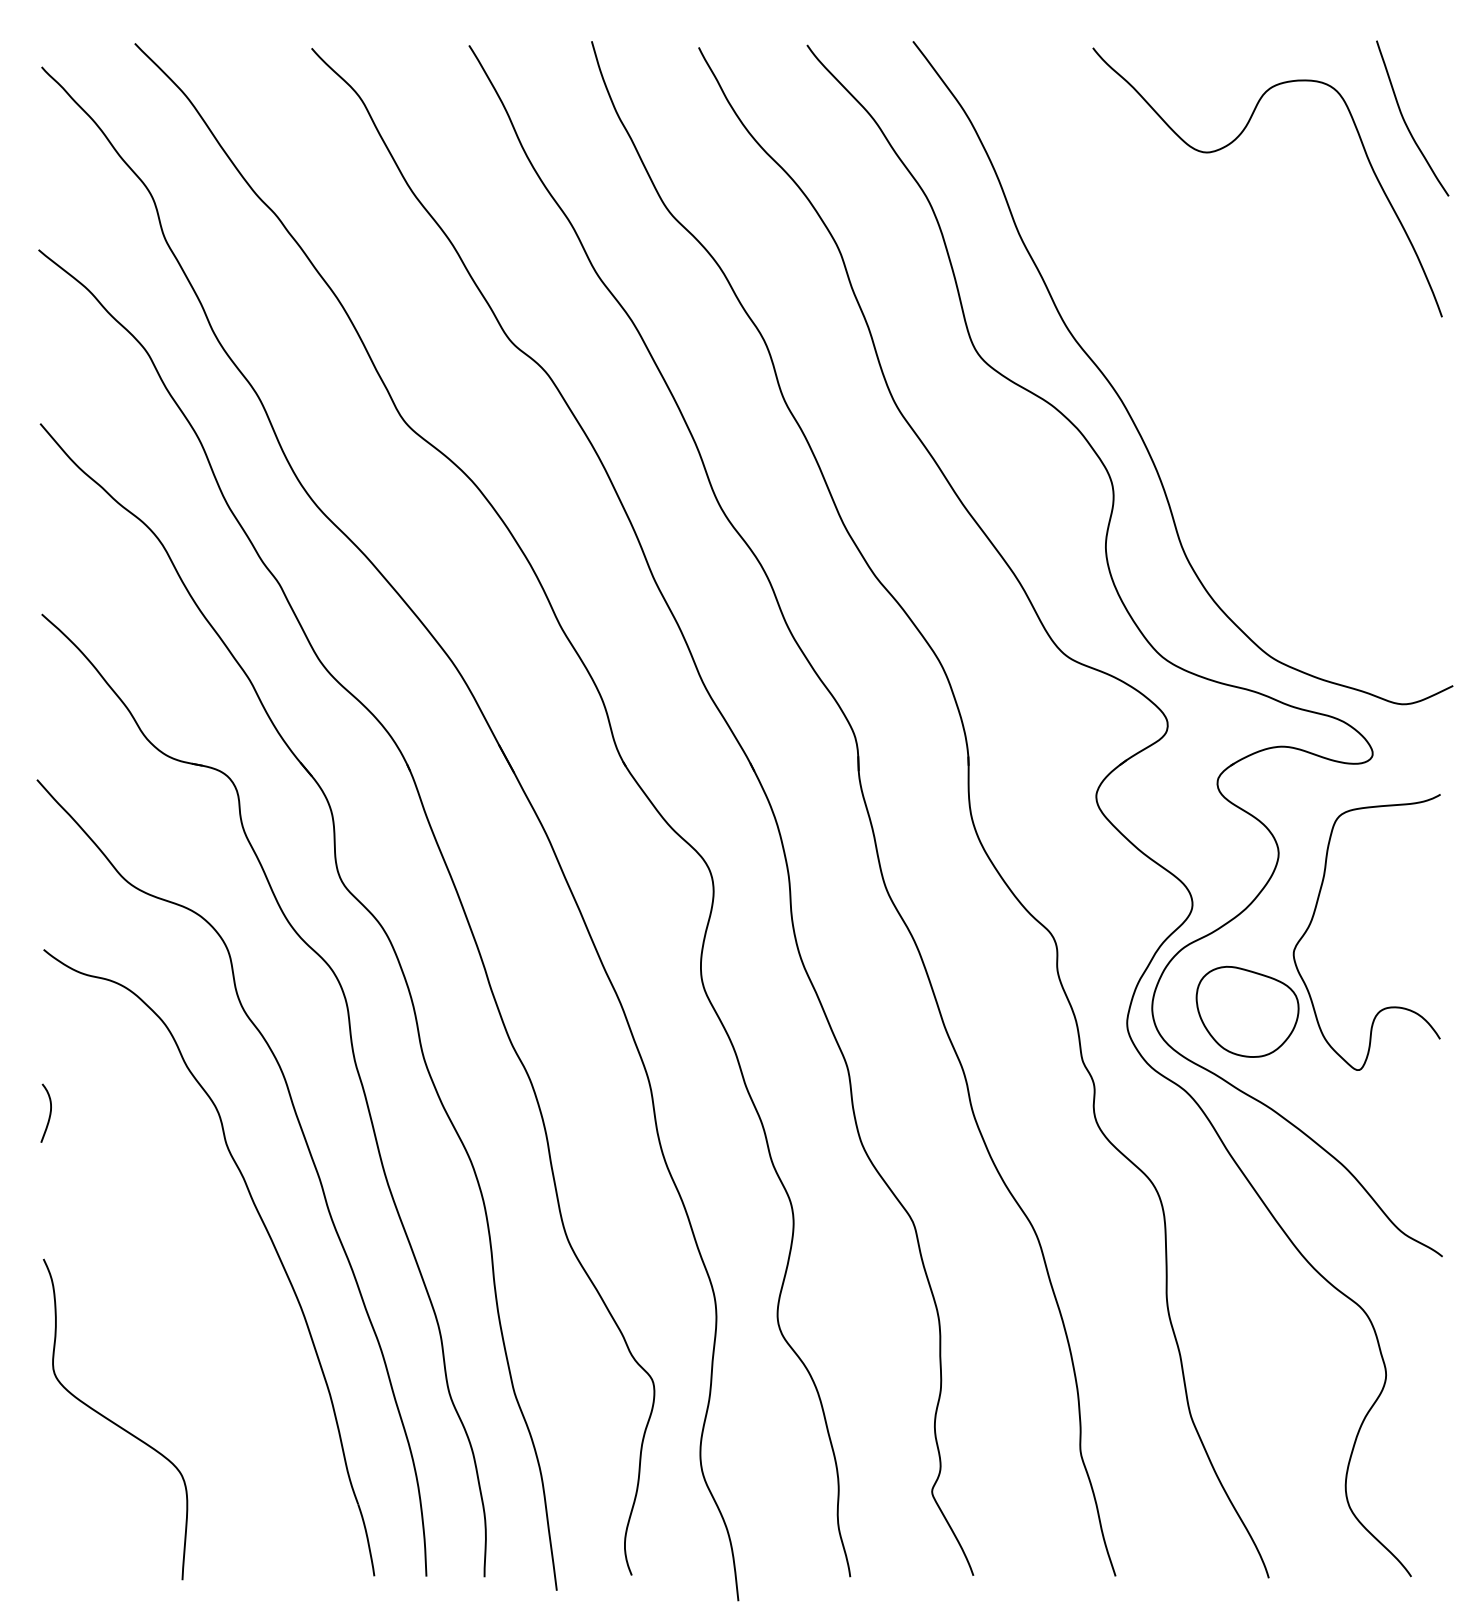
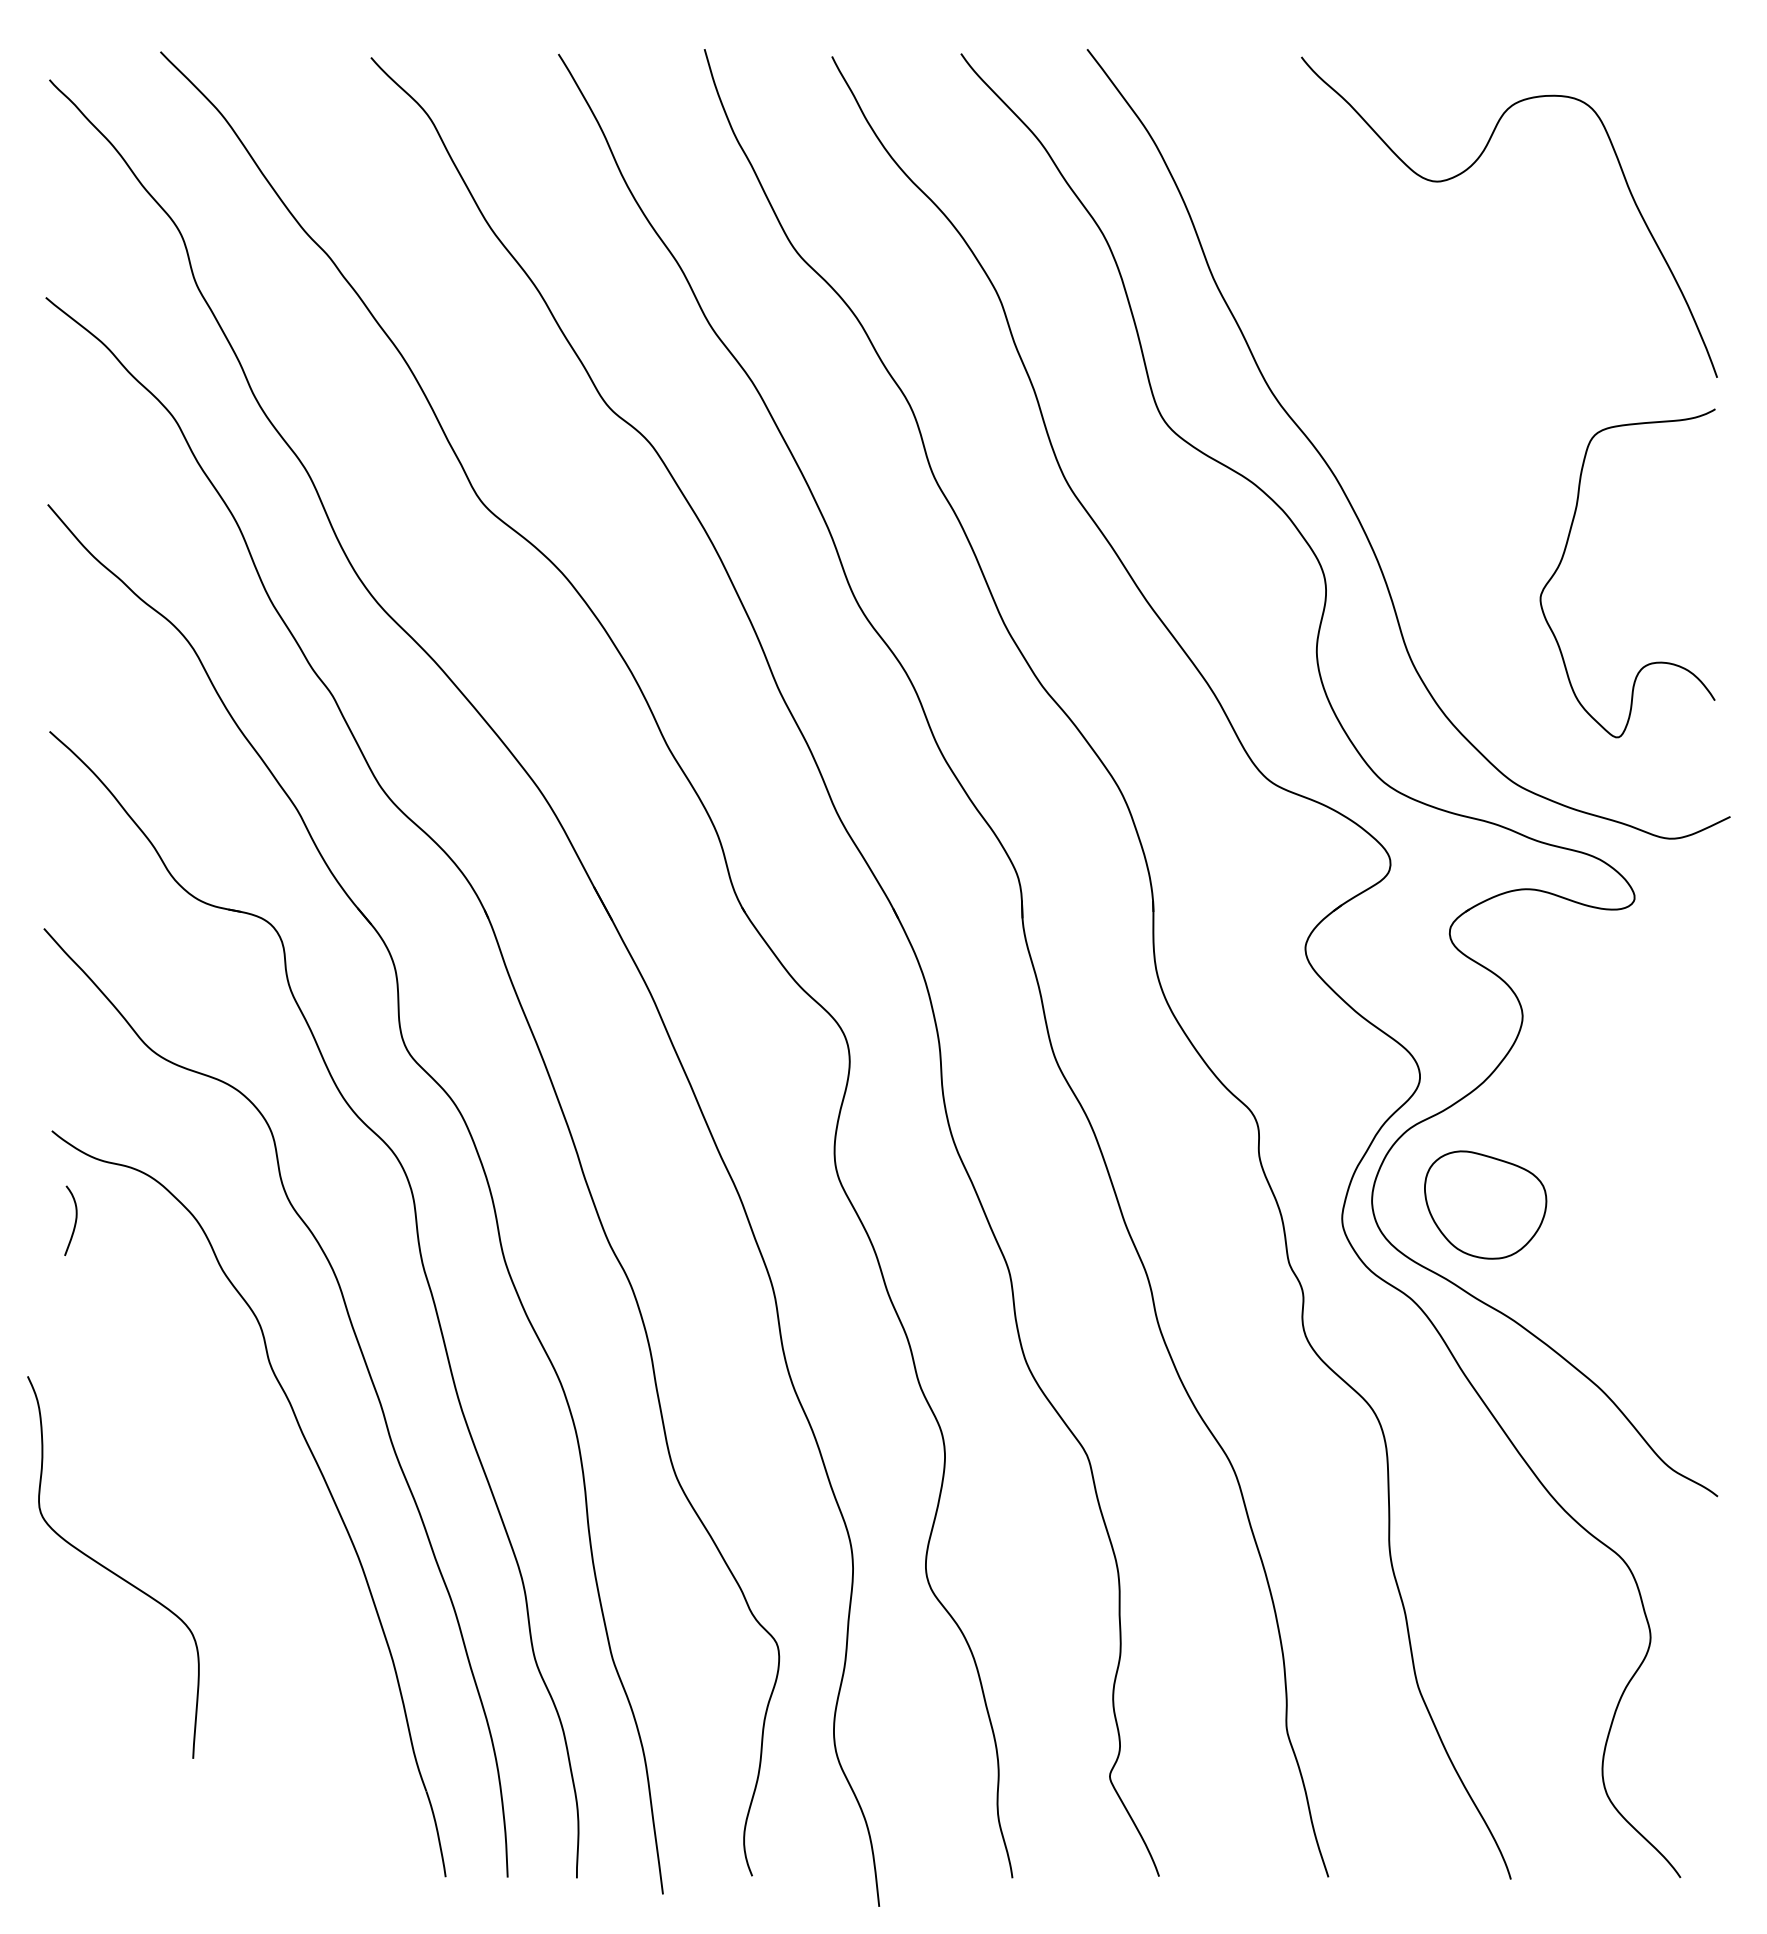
curve: (1405, 121) -> (1673, 144), removed
curve: (1314, 914) -> (1565, 552), moved
curve: (49, 1114) -> (74, 1222), moved
curve: (113, 1422) -> (111, 1570), moved

